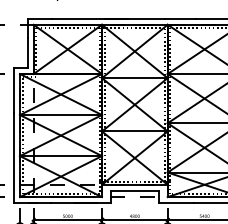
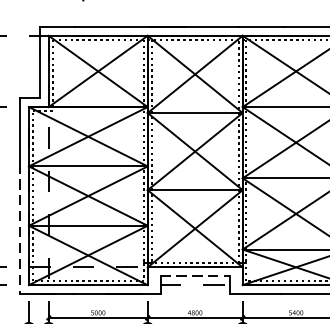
line: (13, 158) -> (19, 229), solid -> dashed
line: (134, 190) -> (194, 275), solid -> dashed

